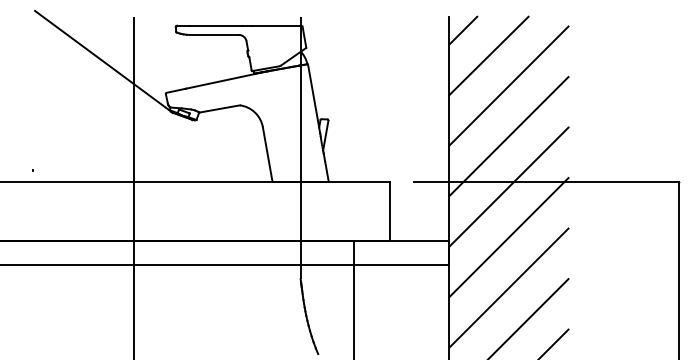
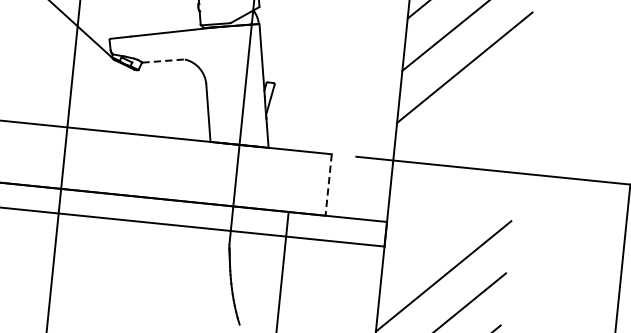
line: (219, 108) -> (163, 60), solid -> dashed
line: (508, 136) -> (459, 119), removed
line: (508, 186) -> (453, 171), removed
line: (389, 211) -> (328, 184), solid -> dashed
line: (508, 237) -> (448, 224), removed

